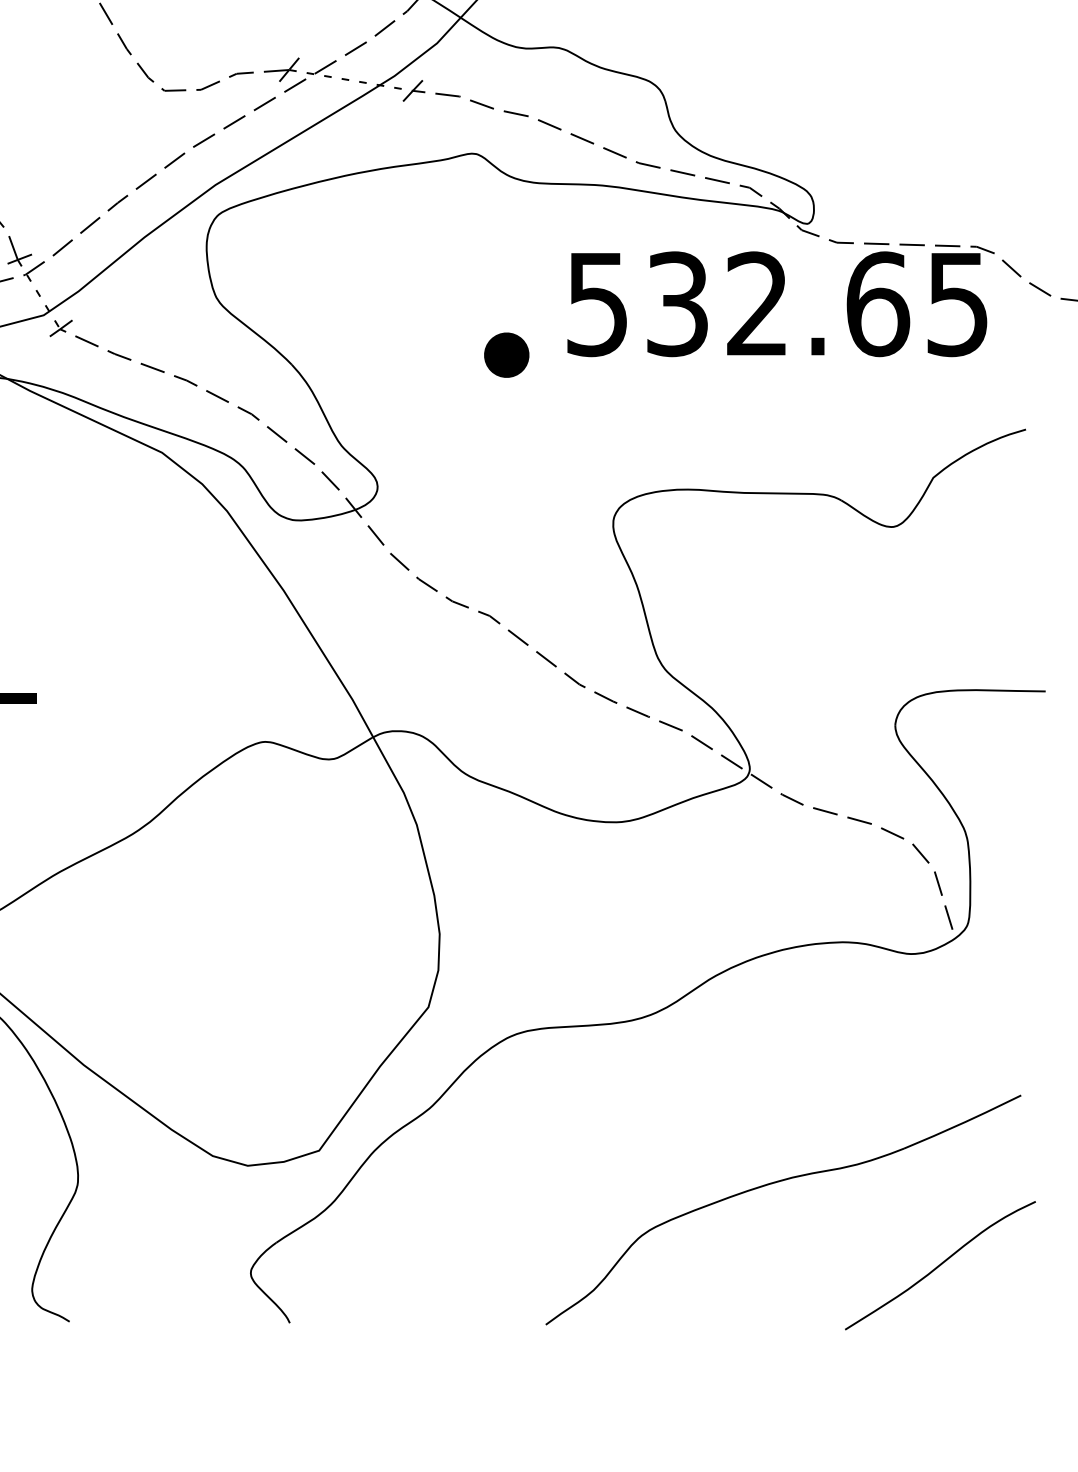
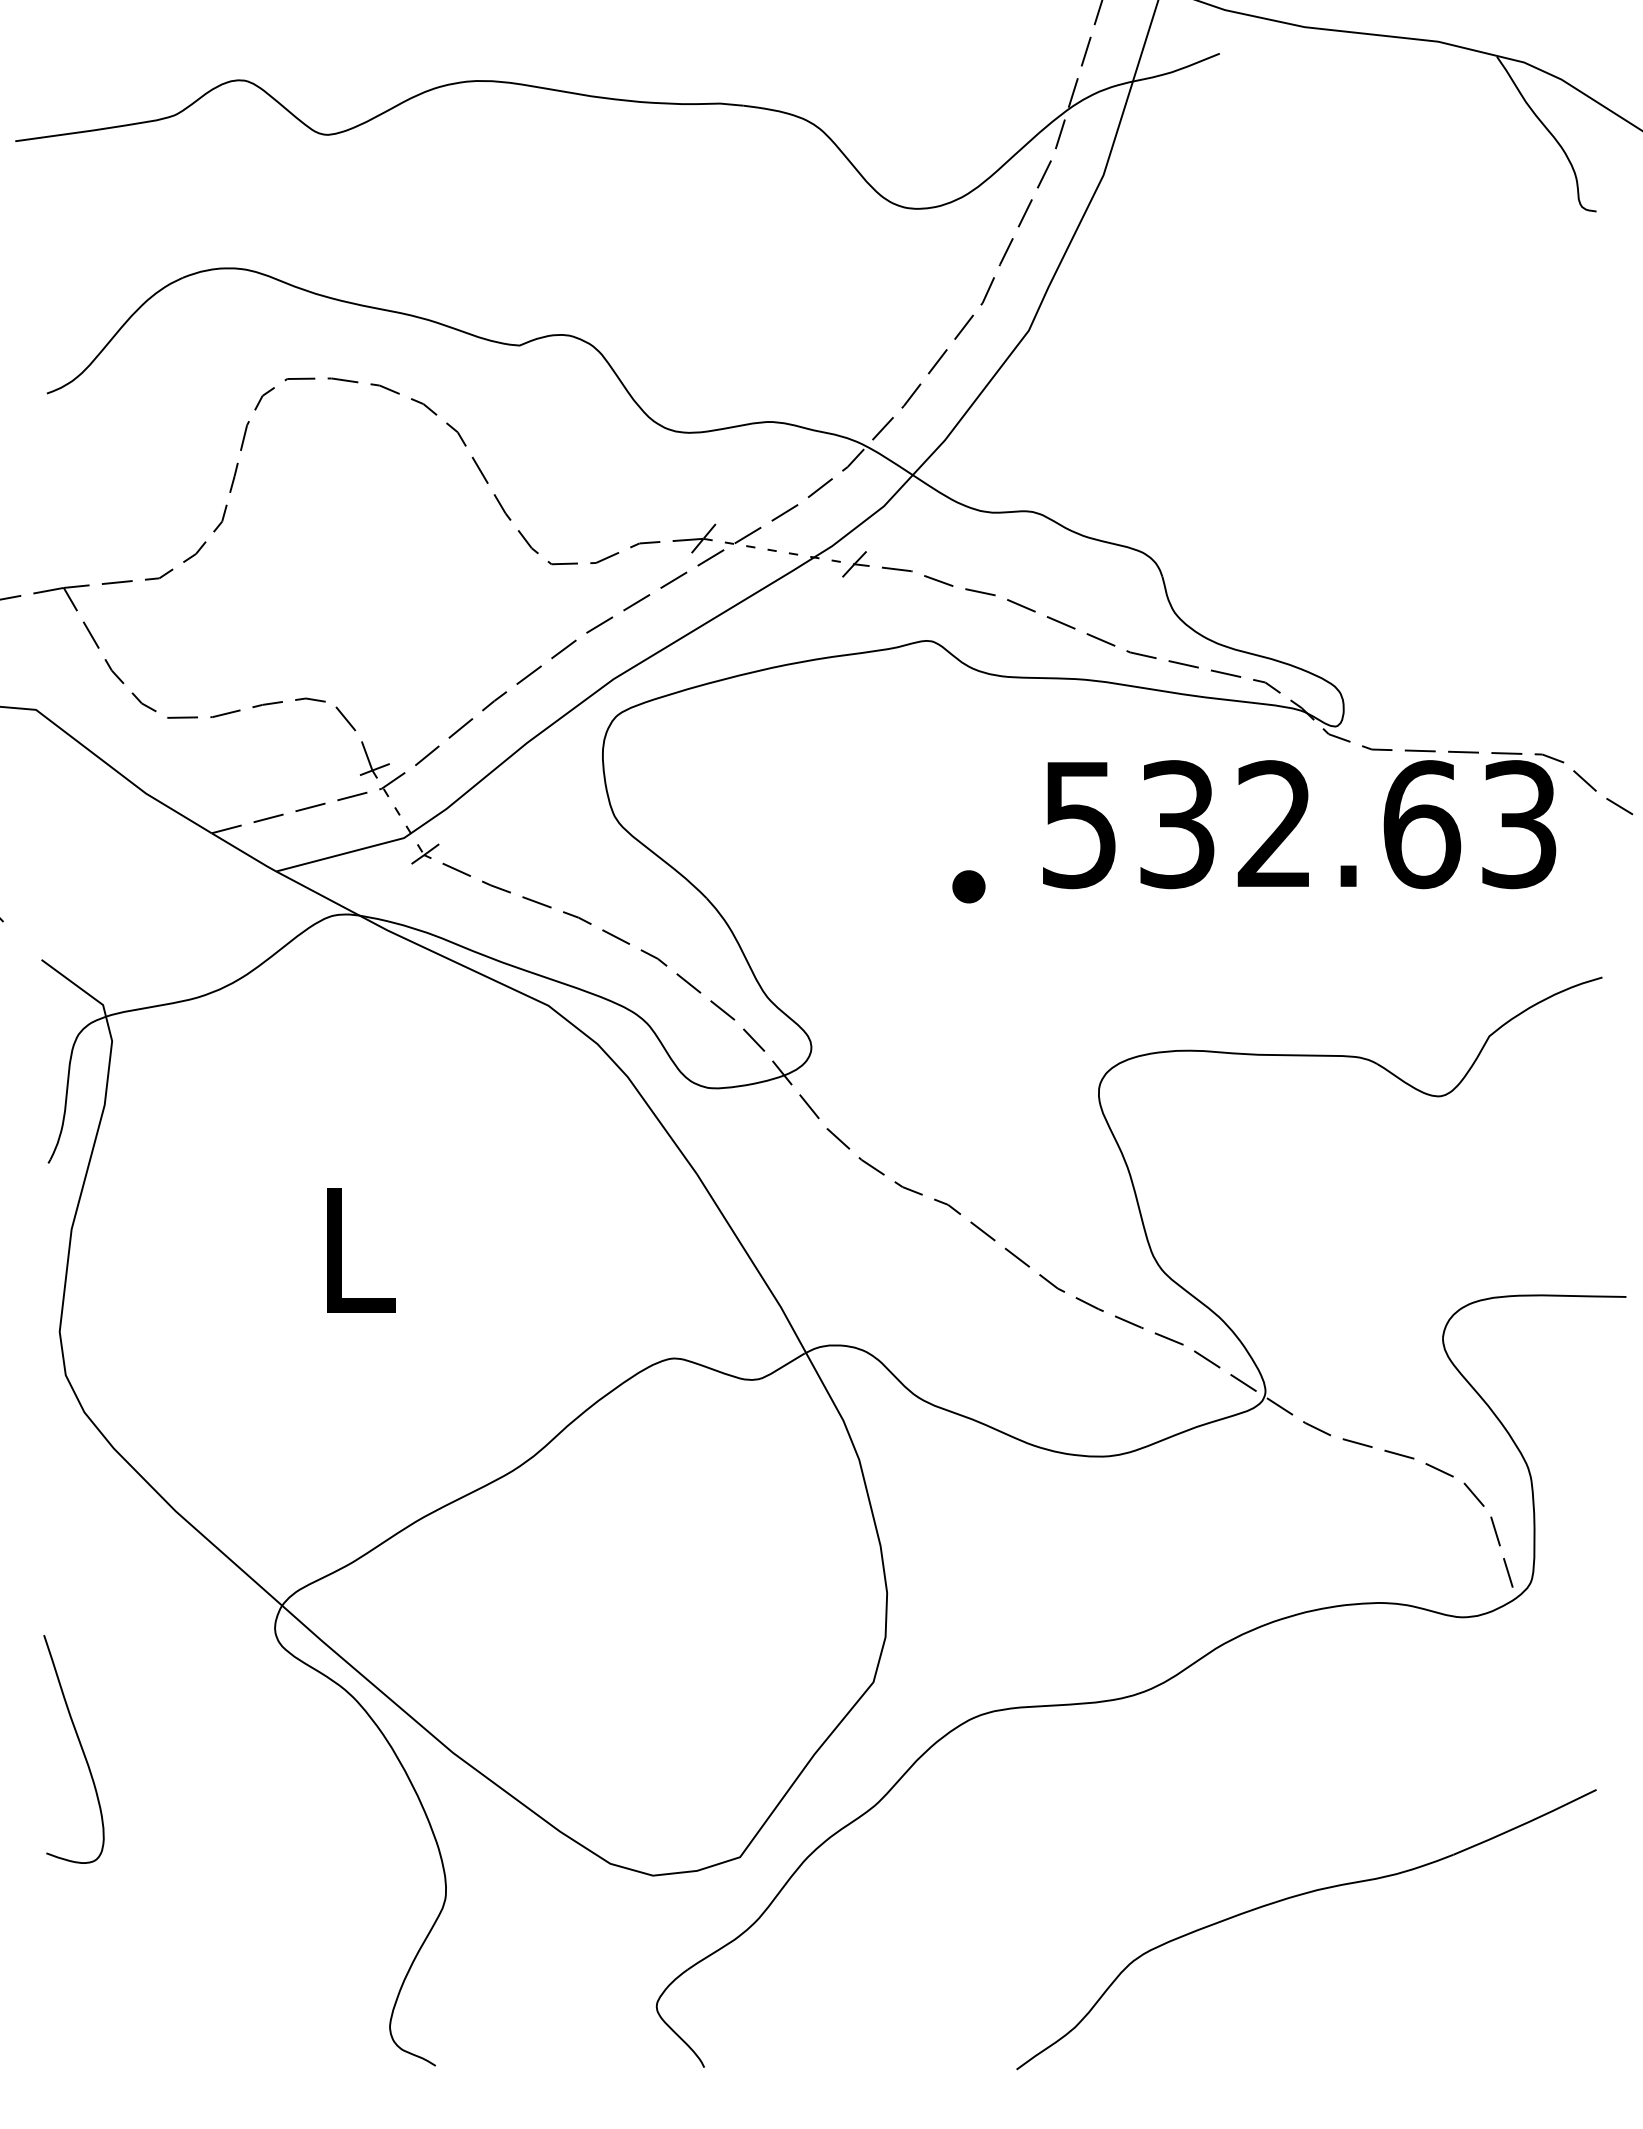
text: (958, 304) -> (1519, 824), 532.65 -> 532.63
part: (506, 354) -> (968, 886), size x0.6
curve: (940, 1265) -> (1497, 1997), removed

